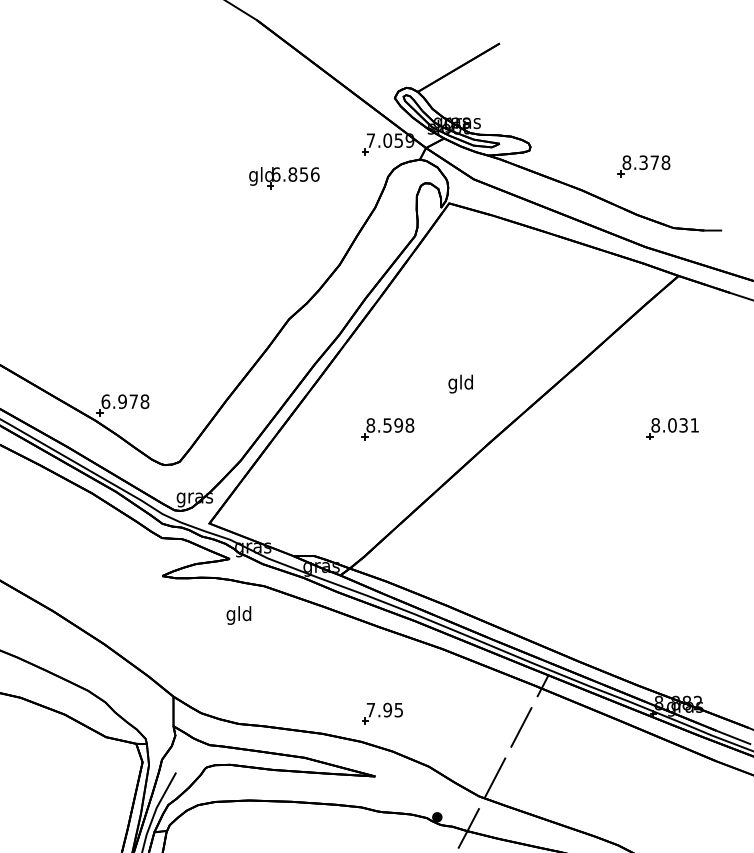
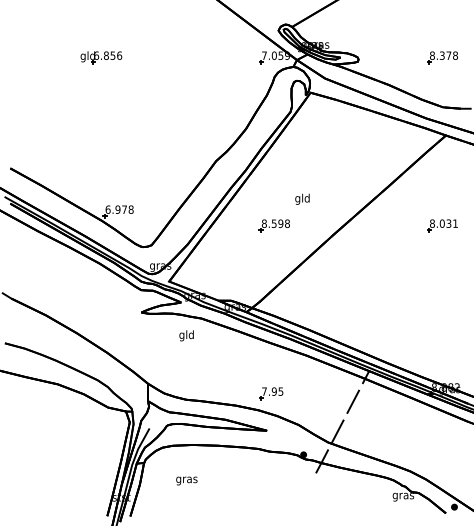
part: (643, 165) -> (442, 57), moved
part: (284, 177) -> (101, 57), moved
text: (460, 382) -> (302, 198), moved

